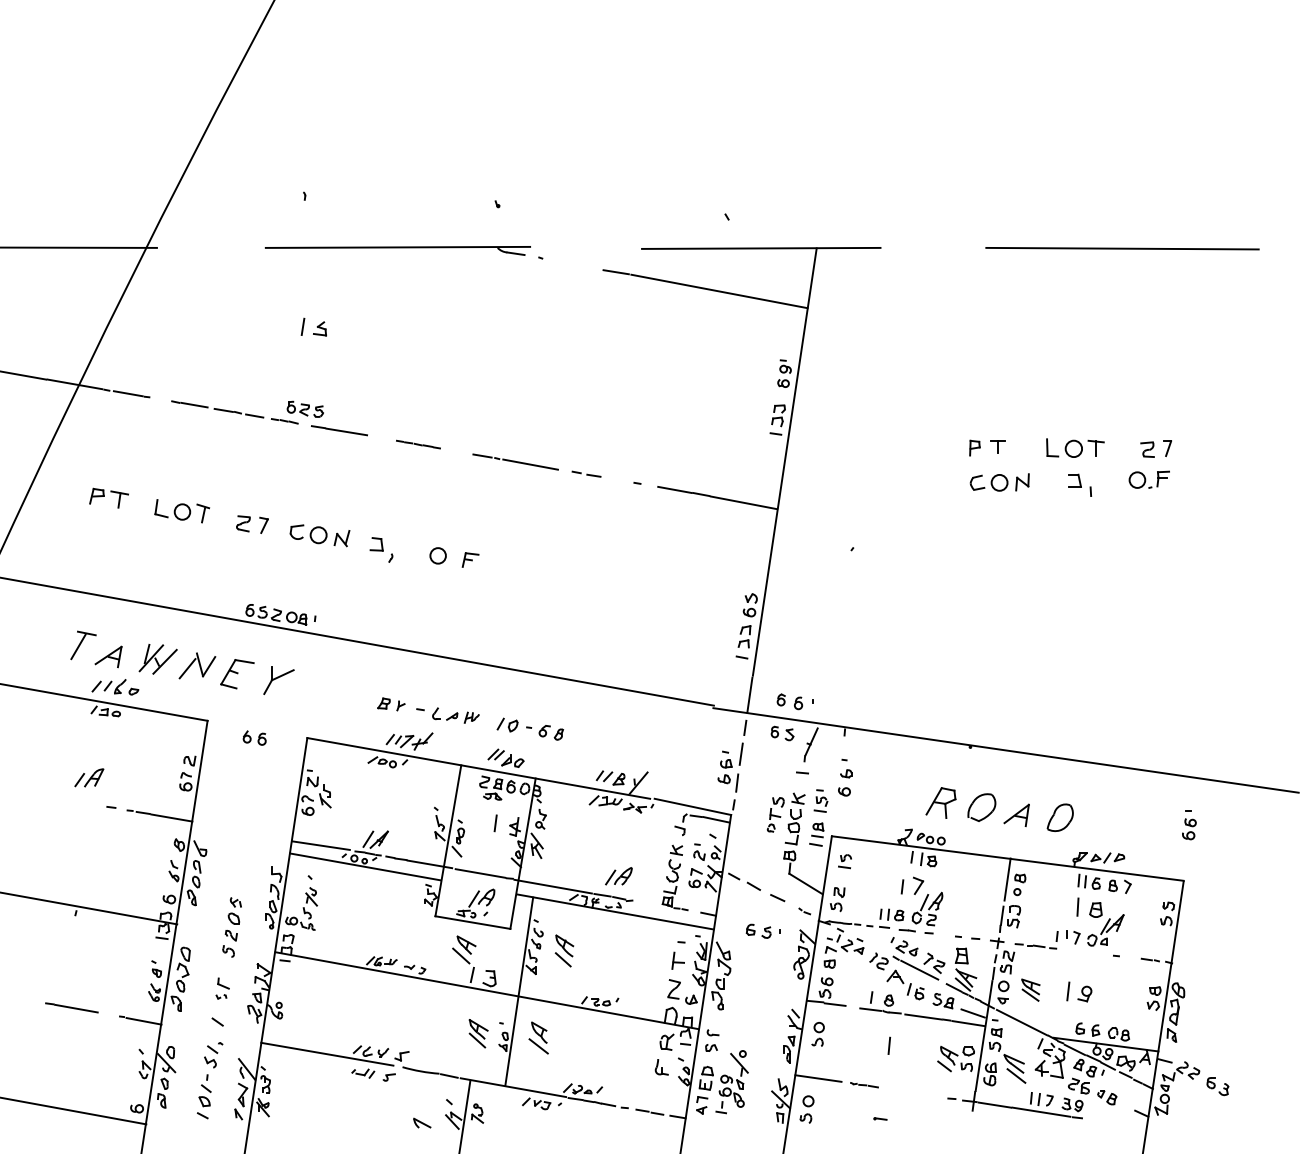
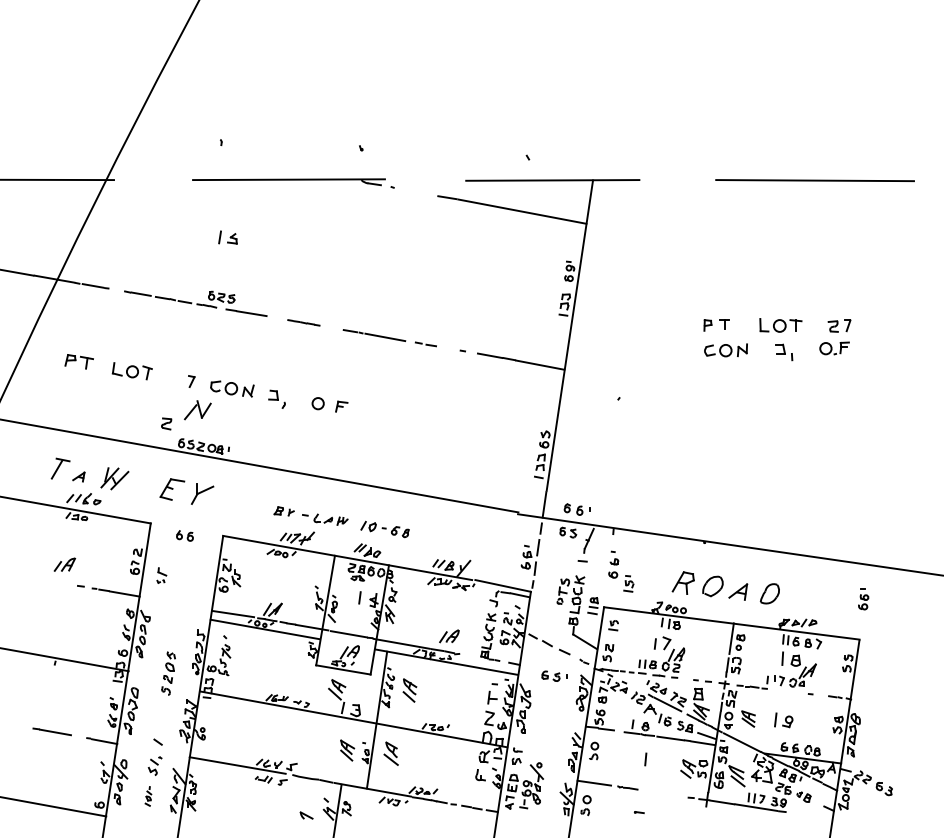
part: (243, 523) -> (166, 423), moved
part: (108, 656) -> (78, 476), size x0.6
part: (197, 665) -> (197, 409), moved
part: (820, 800) -> (628, 583), moved
part: (222, 988) -> (161, 575), moved
part: (204, 1096) -> (148, 796), size x0.6

